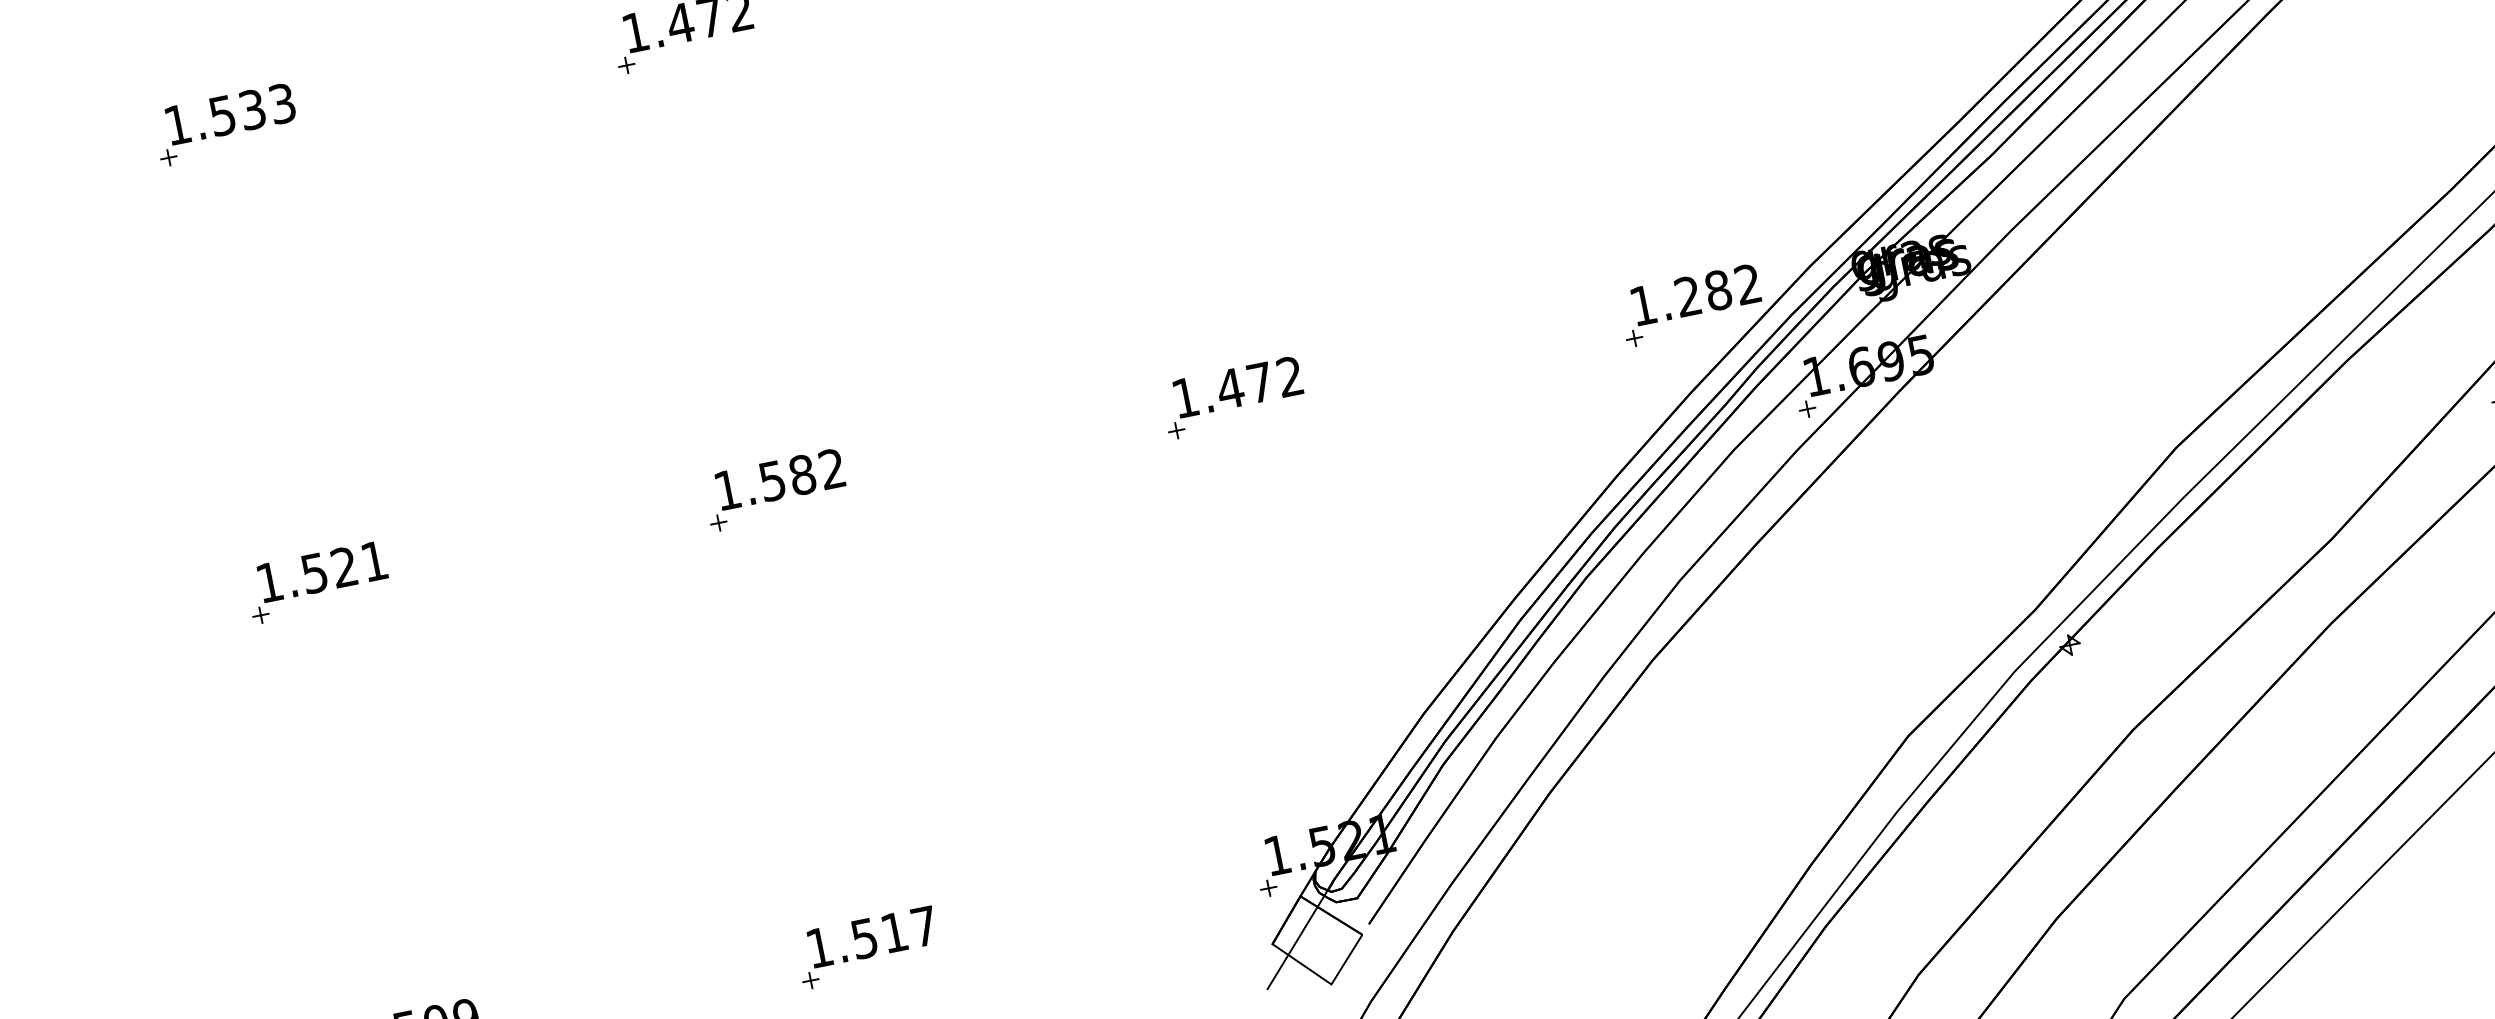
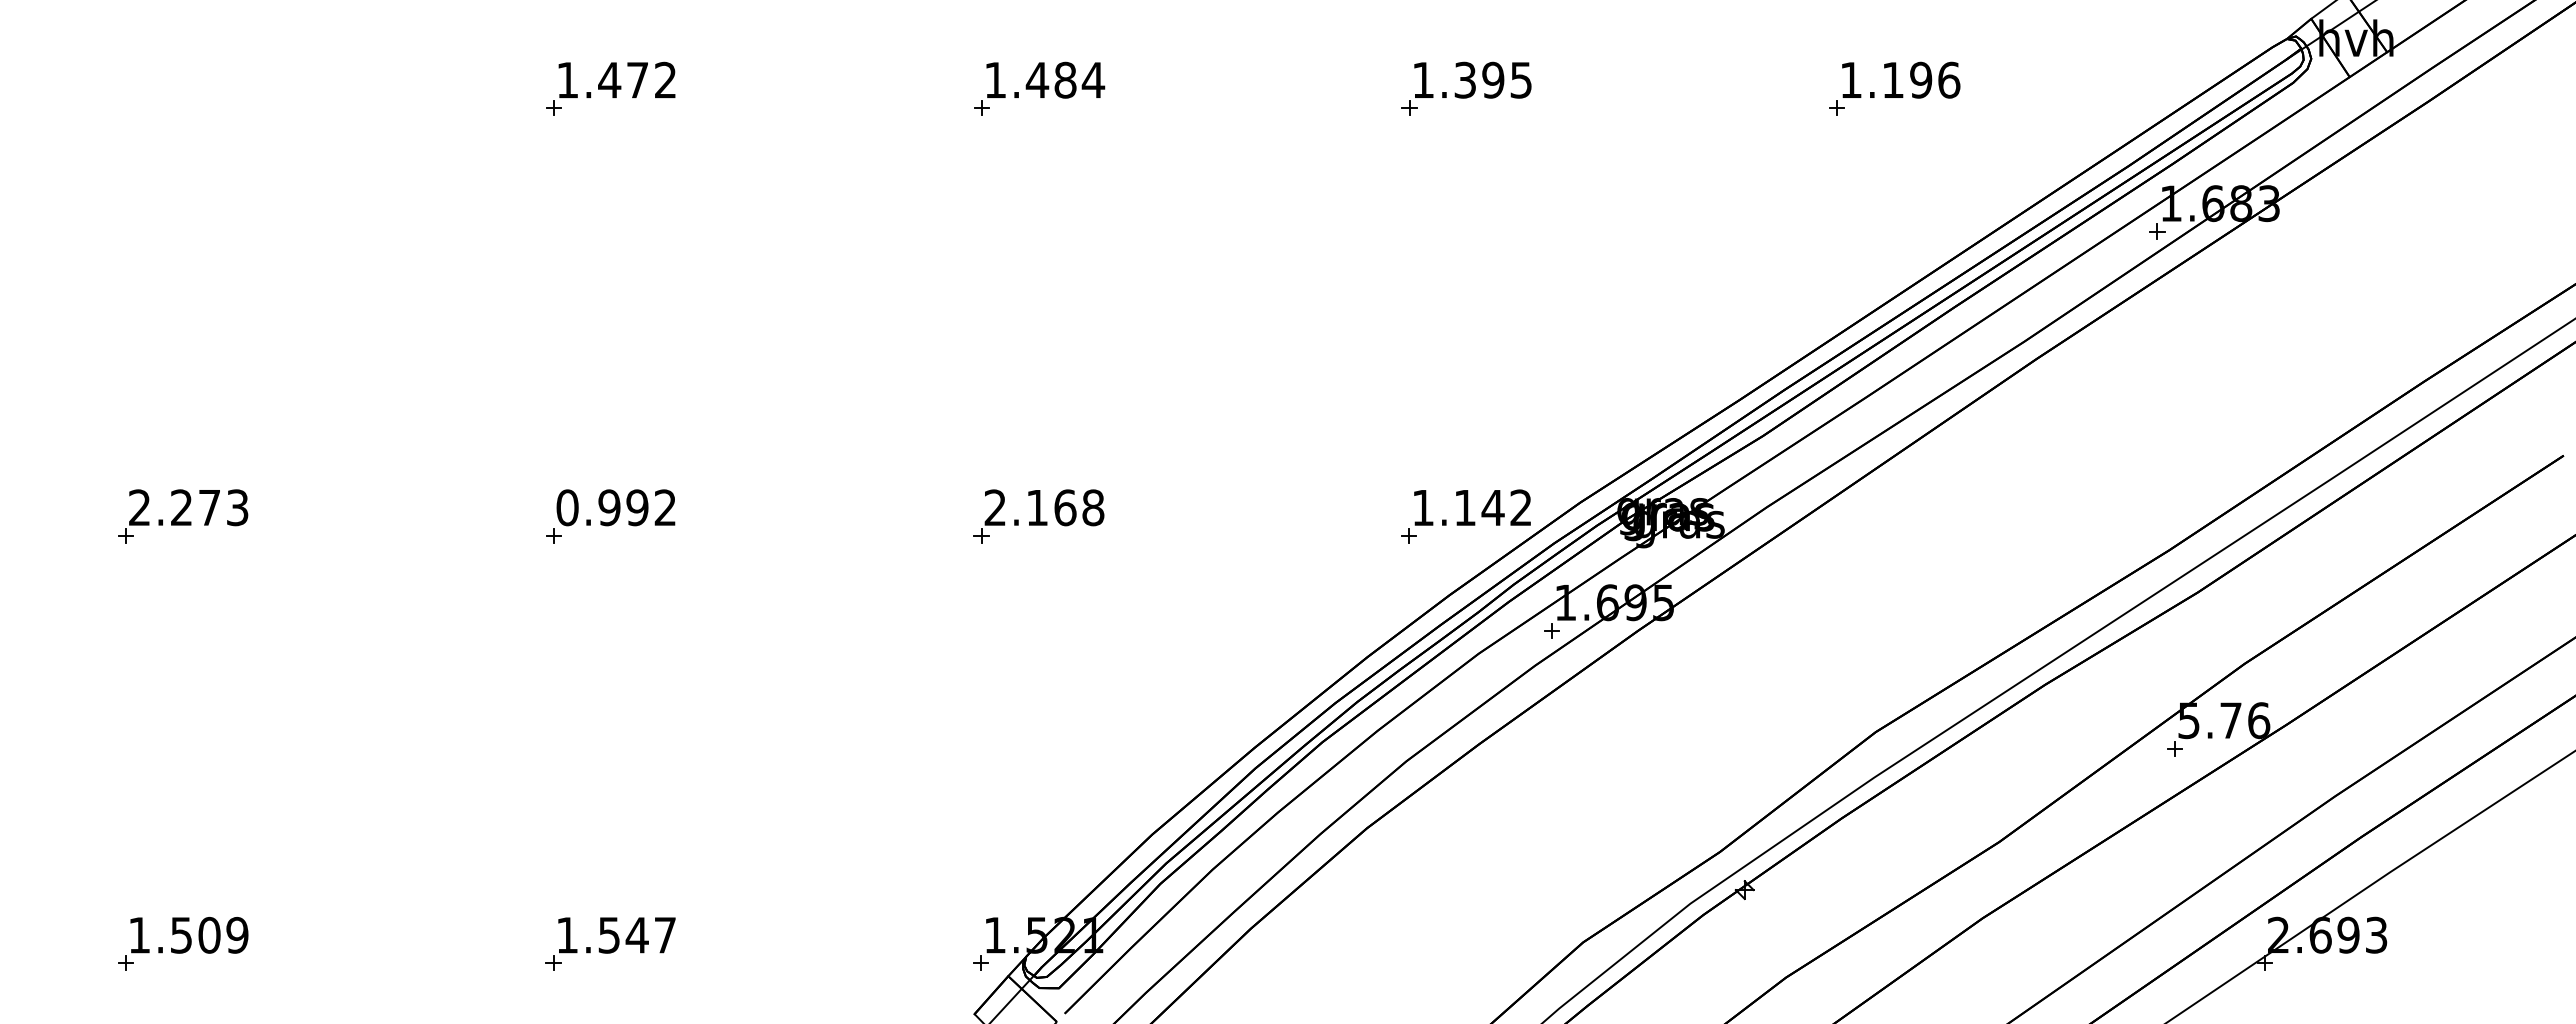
part: (226, 124) -> (183, 88), removed
text: (1703, 292) -> (1479, 507), 1.282 -> 1.142
text: (1238, 386) -> (1044, 507), 1.472 -> 2.168
text: (764, 482) -> (602, 507), 1.582 -> 0.992
text: (321, 571) -> (188, 507), 1.521 -> 2.273
text: (893, 932) -> (636, 935), 1.517 -> 1.547

